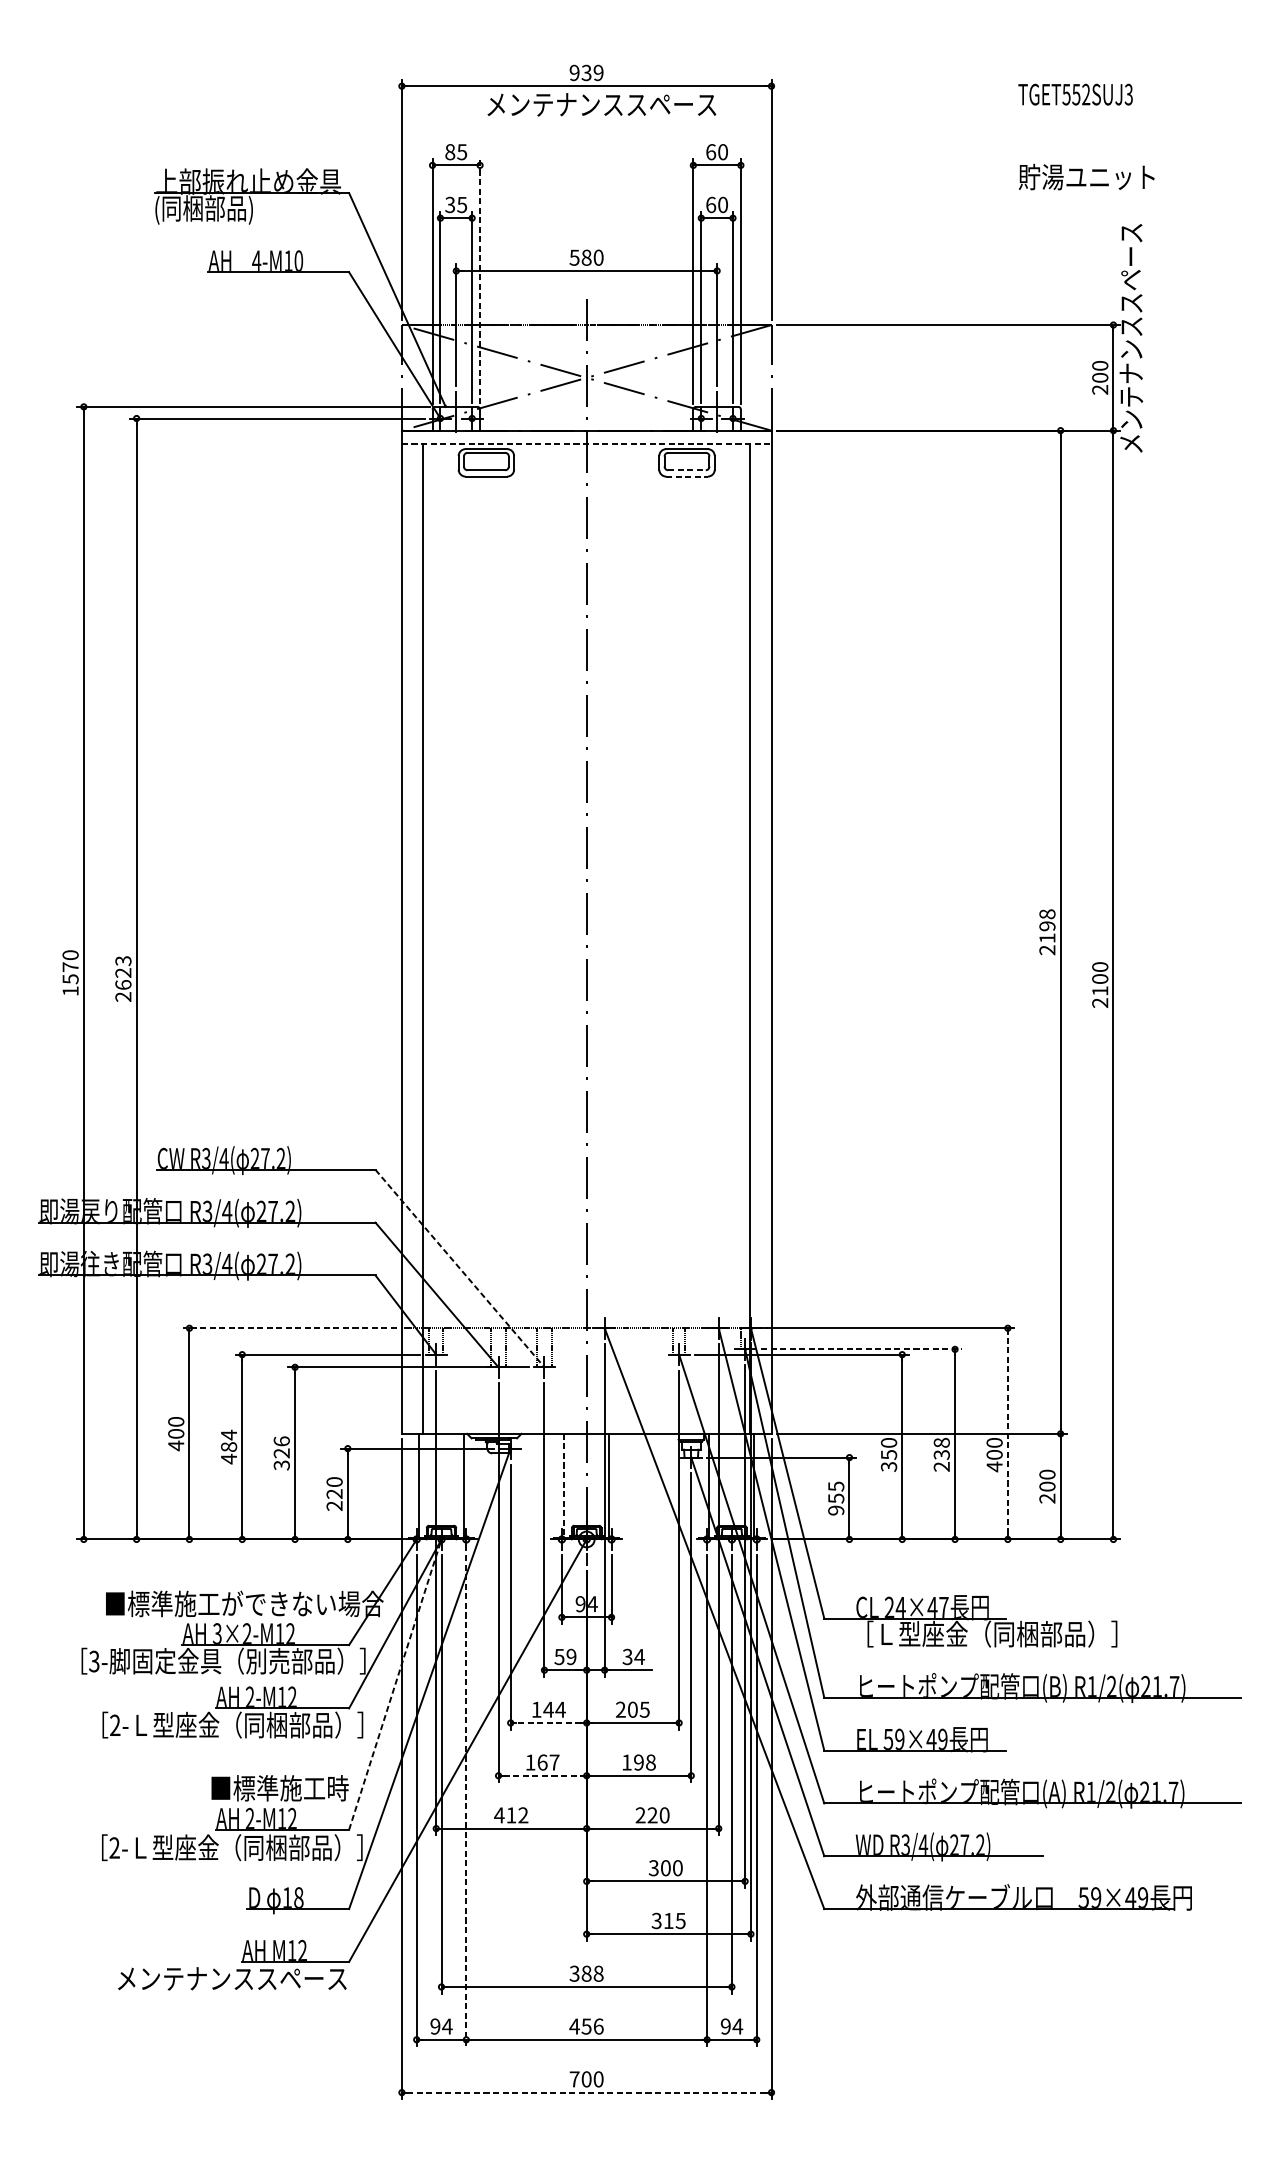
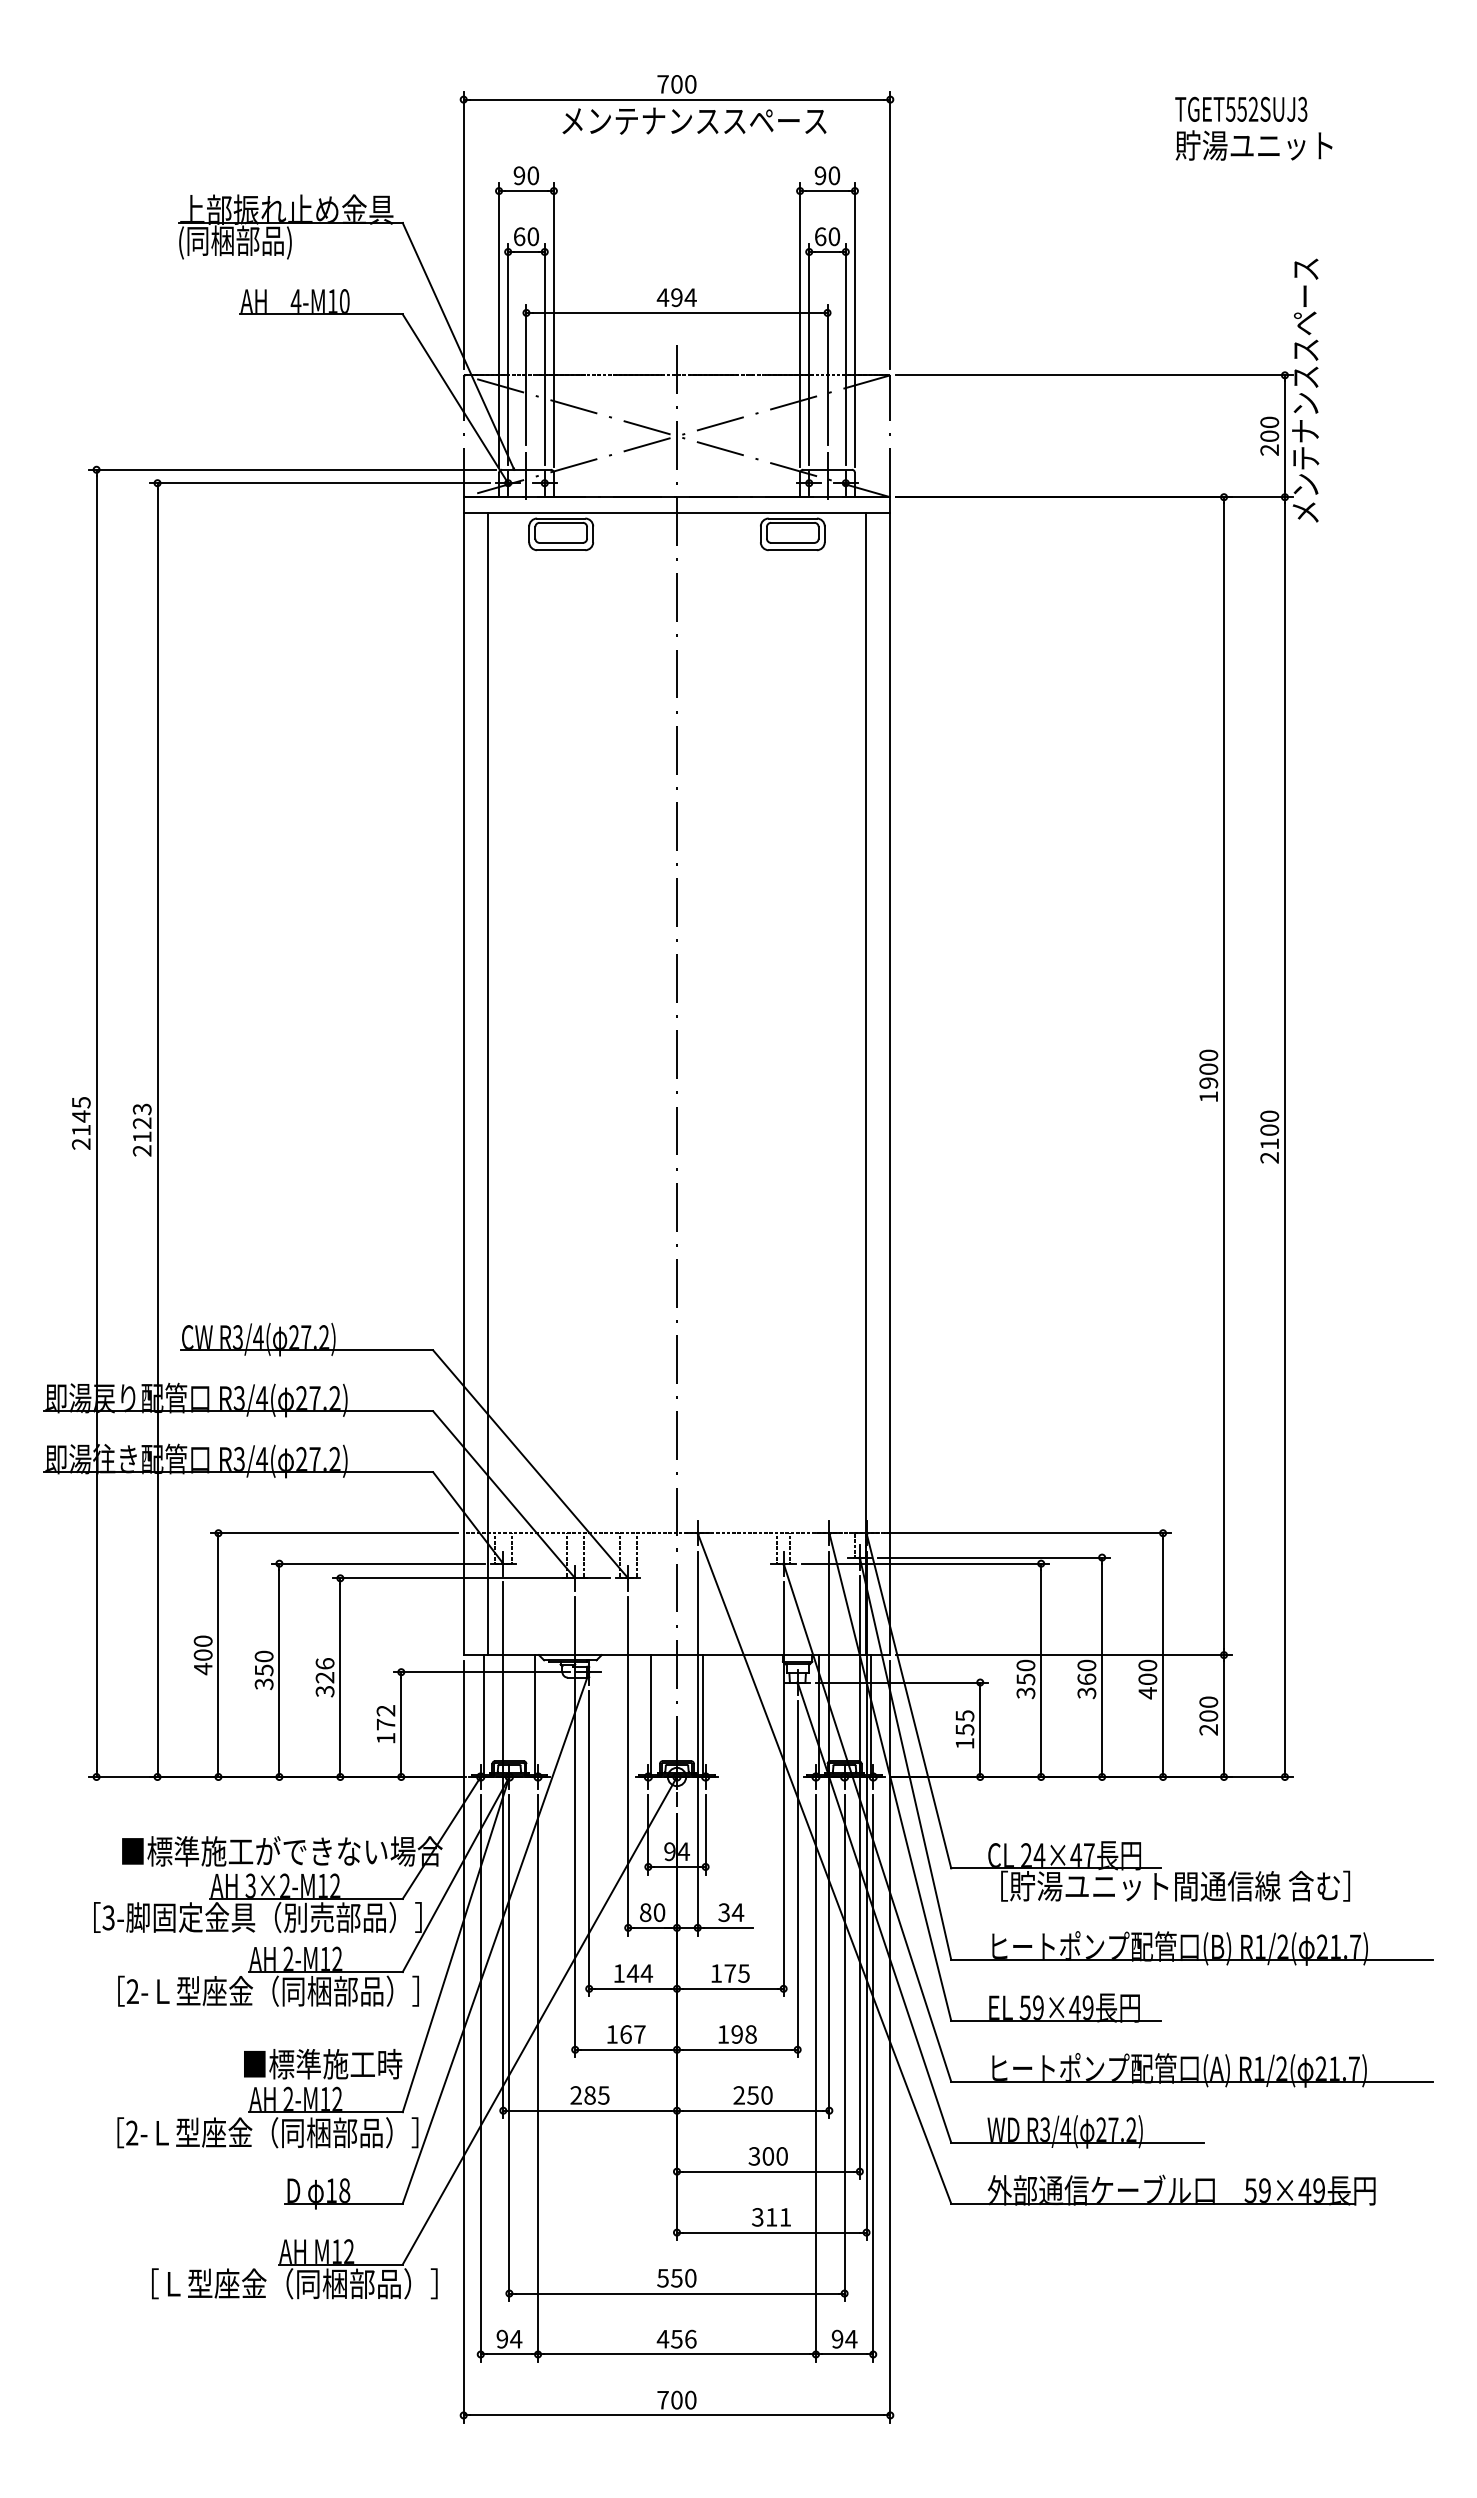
text: (586, 73) -> (676, 84), 939 -> 700
text: (455, 151) -> (525, 175), 85 -> 90
text: (711, 151) -> (820, 175), 60 -> 90
text: (1086, 177) -> (1253, 145), moved
text: (455, 204) -> (525, 236), 35 -> 60
text: (586, 257) -> (676, 297), 580 -> 494
line: (479, 281) -> (553, 325), dashed -> solid
line: (587, 444) -> (677, 513), dashed -> solid
line: (686, 469) -> (792, 542), dashed -> solid
line: (687, 476) -> (793, 550), dashed -> solid
text: (1047, 931) -> (1208, 1075), 2198 -> 1900
text: (70, 973) -> (81, 1123), 1570 -> 2145
text: (122, 984) -> (141, 1136), 2623 -> 2123
line: (459, 1268) -> (530, 1464), dashed -> solid
line: (289, 1328) -> (333, 1533), dashed -> solid
line: (860, 1349) -> (993, 1557), dashed -> solid
line: (1008, 1434) -> (1163, 1655), dashed -> solid
text: (228, 1447) -> (263, 1670), 484 -> 350
text: (941, 1454) -> (1086, 1679), 238 -> 360
line: (564, 1487) -> (651, 1716), dashed -> solid
text: (334, 1493) -> (385, 1724), 220 -> 172
text: (835, 1510) -> (964, 1743), 955 -> 155
text: (1022, 1633) -> (1180, 1885), ［Ｌ型座金（同梱部品）］ -> ［貯湯ユニット間通信線 含む］
text: (565, 1656) -> (652, 1912), 59 -> 80
line: (395, 1684) -> (456, 1944), dashed -> solid
text: (626, 1709) -> (722, 1973), 205 -> 175
line: (549, 1722) -> (633, 1988), dashed -> solid
line: (542, 1775) -> (626, 2049), dashed -> solid
line: (466, 1801) -> (538, 2079), dashed -> solid
text: (510, 1815) -> (589, 2095), 412 -> 285
text: (652, 1815) -> (752, 2095), 220 -> 250
text: (680, 1921) -> (785, 2217), 315 -> 311
text: (587, 1973) -> (677, 2277), 388 -> 550
text: (248, 1978) -> (286, 2283), メンテナンススペース -> ［Ｌ型座金（同梱部品）］
line: (587, 2092) -> (677, 2415), dashed -> solid

